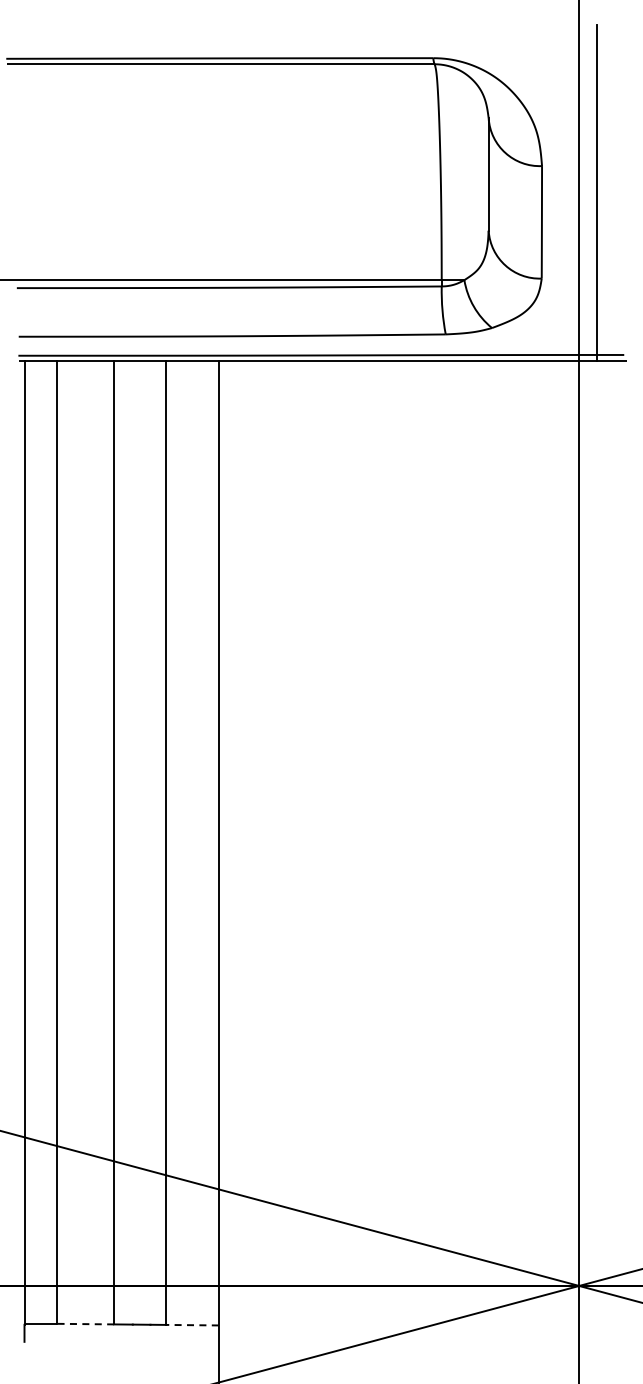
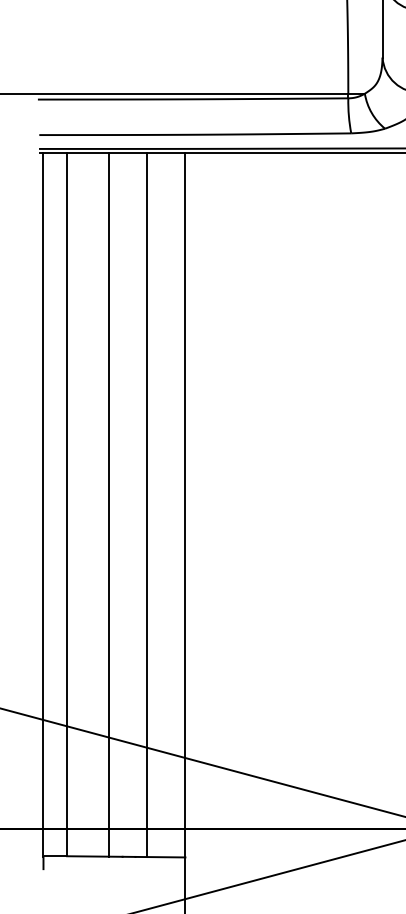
line: (85, 1324) -> (88, 856), dashed -> solid
line: (192, 1325) -> (166, 857), dashed -> solid

